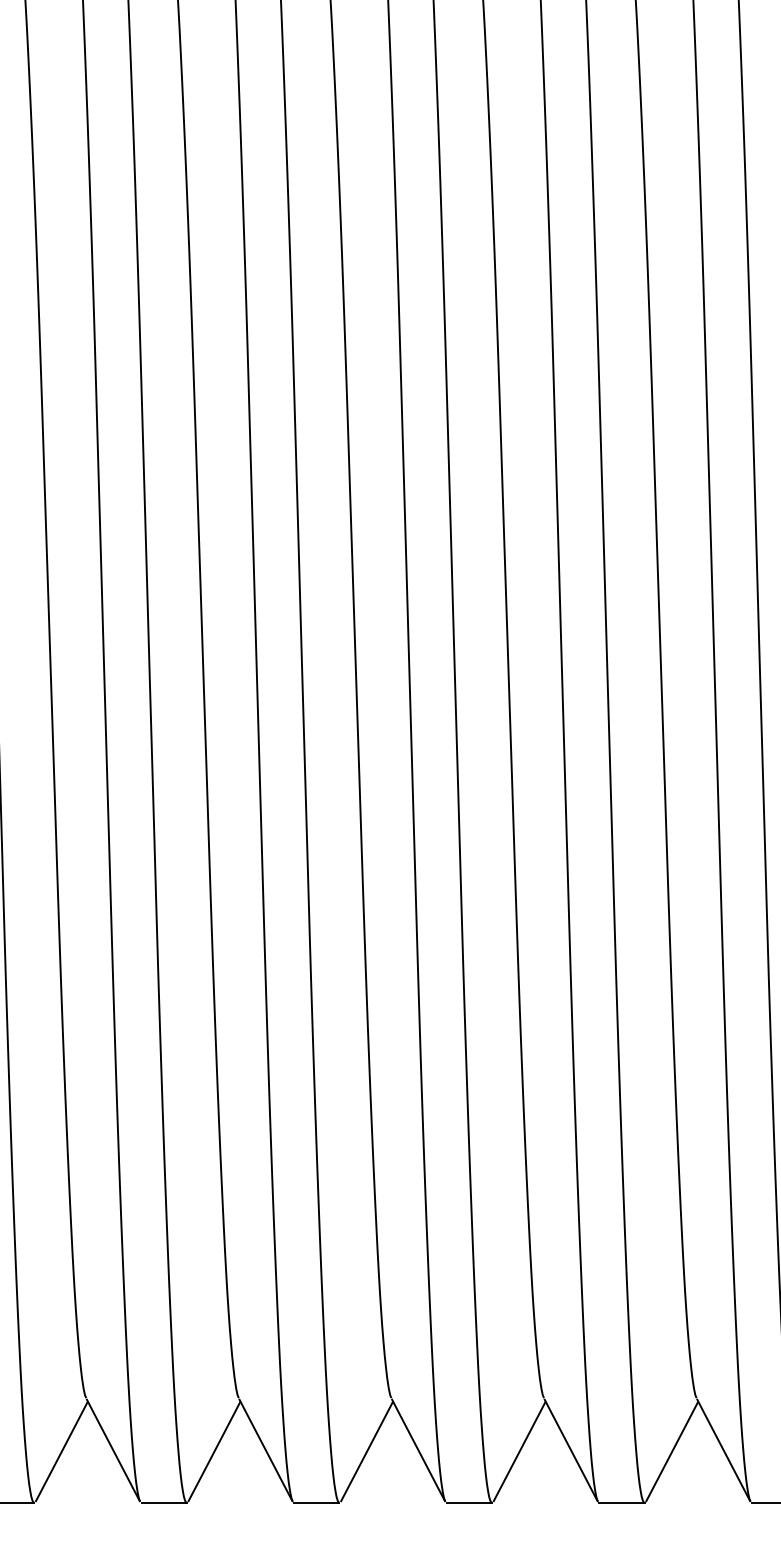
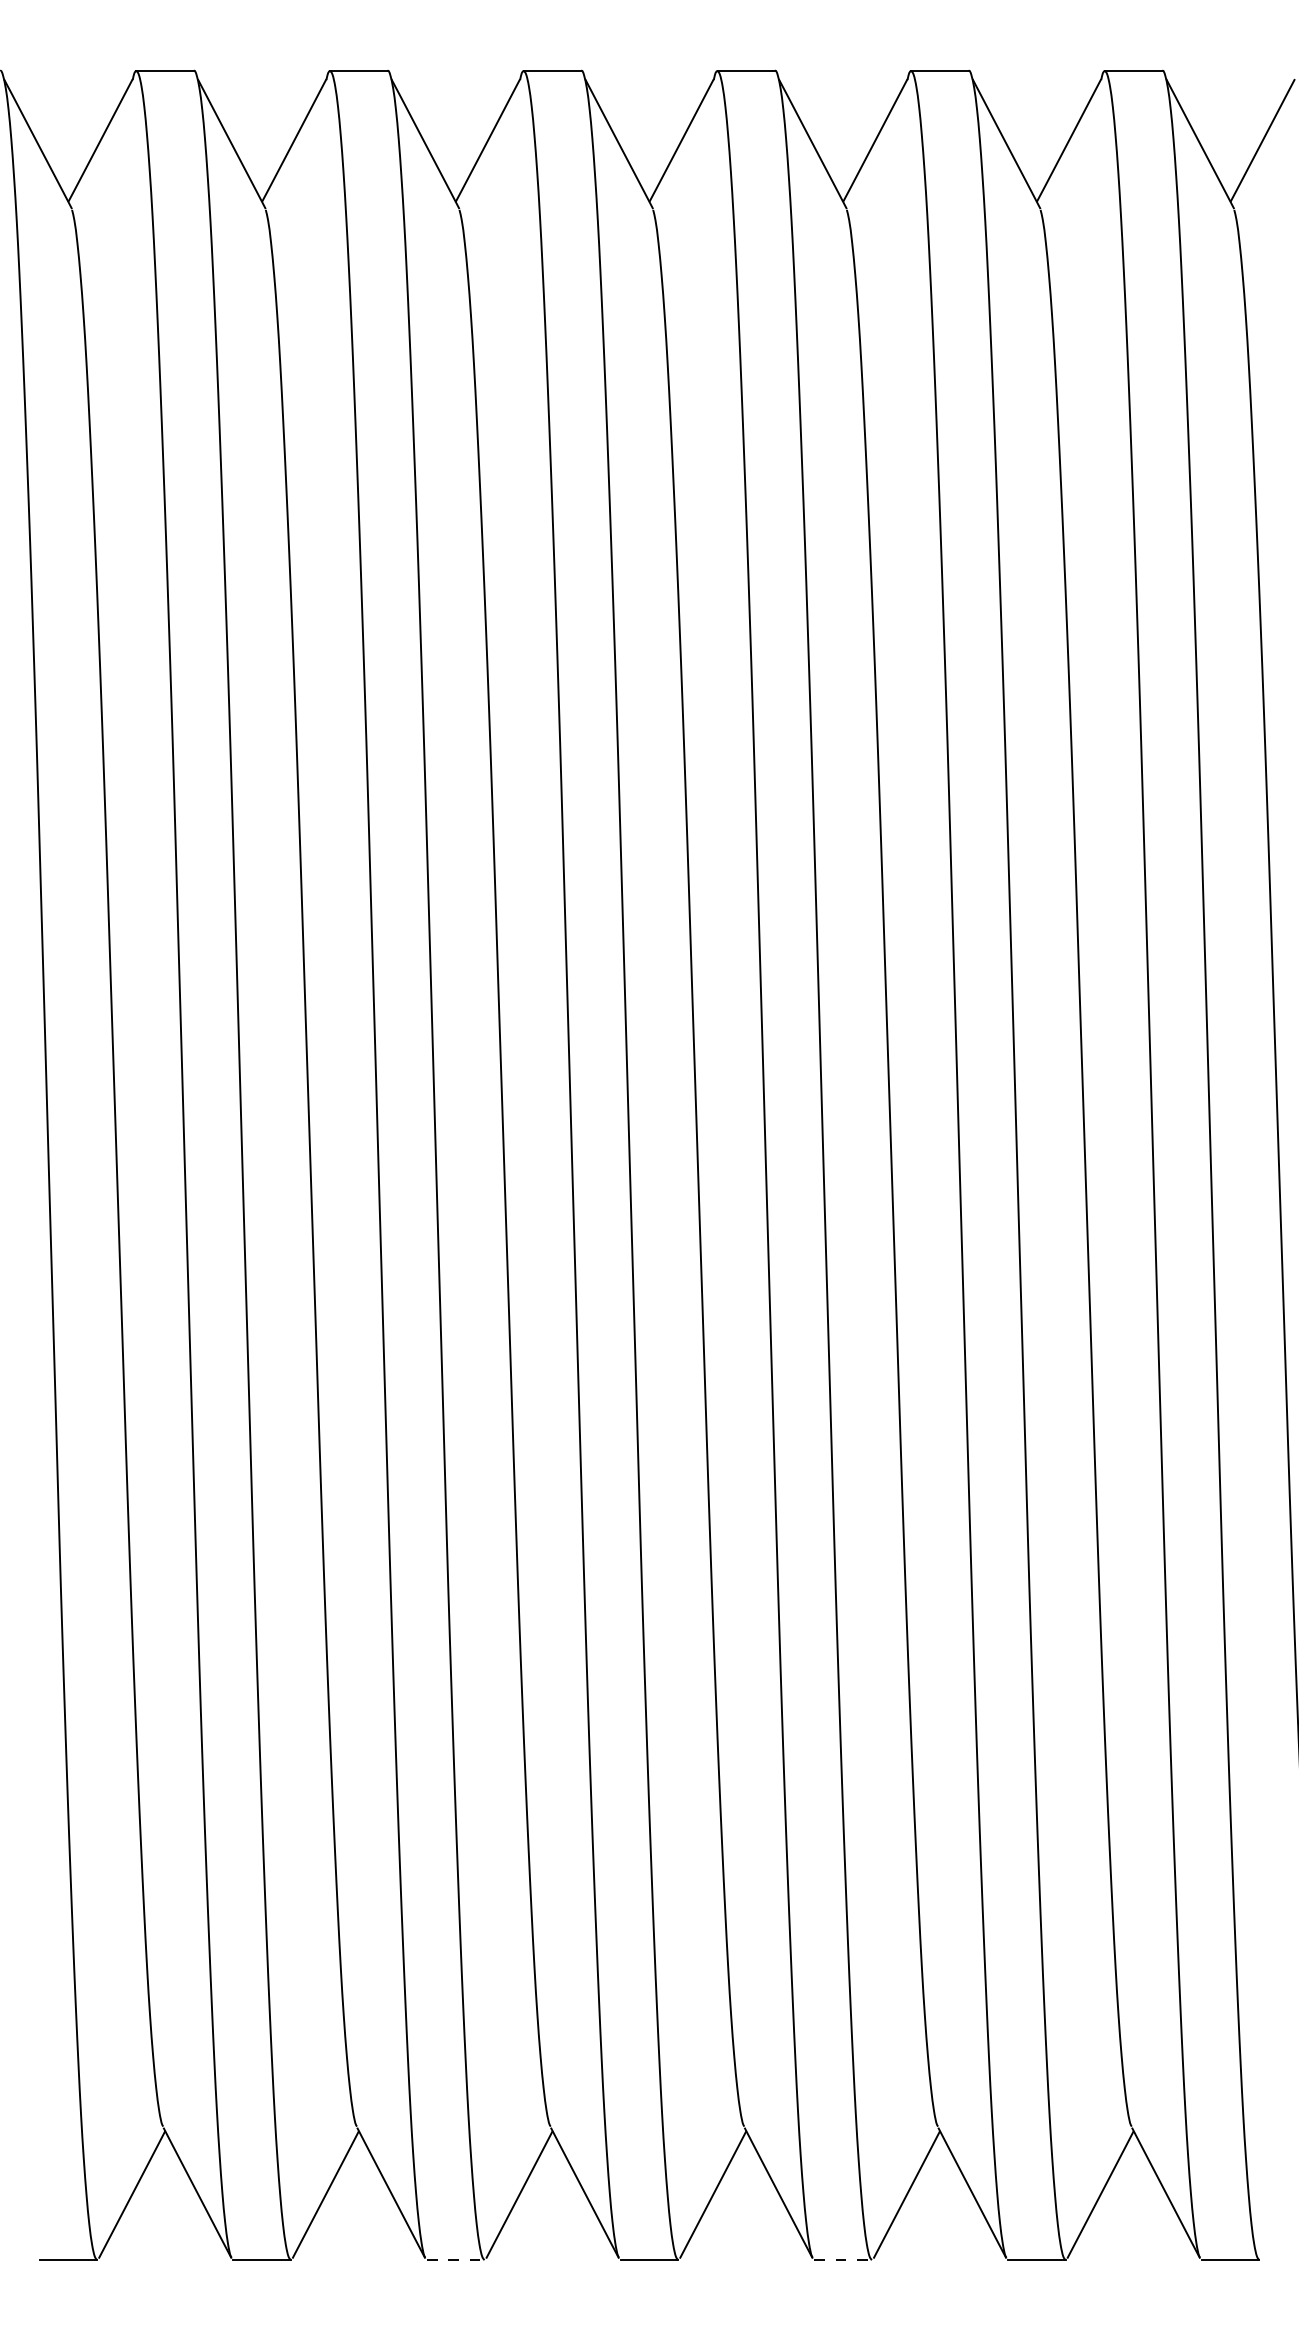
line: (163, 1503) -> (455, 2260), solid -> dashed
line: (469, 1503) -> (843, 2260), solid -> dashed

